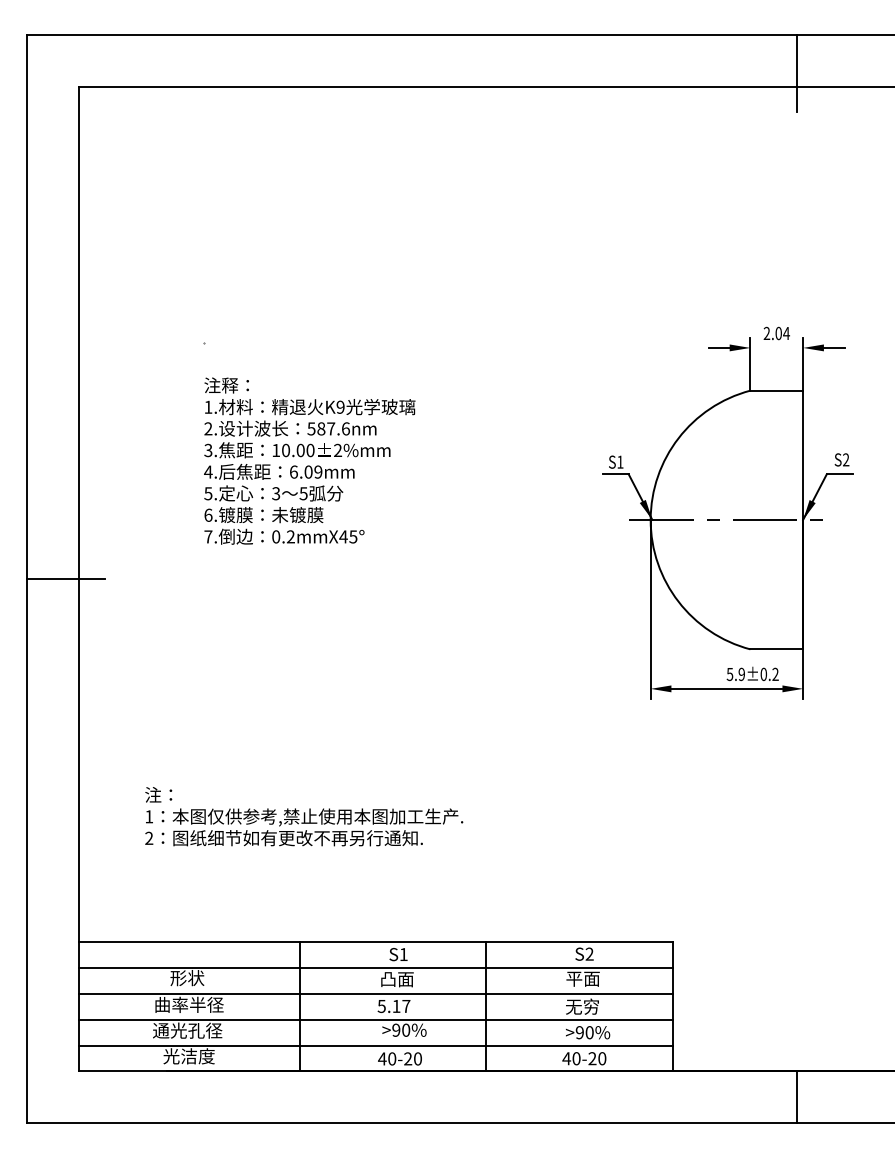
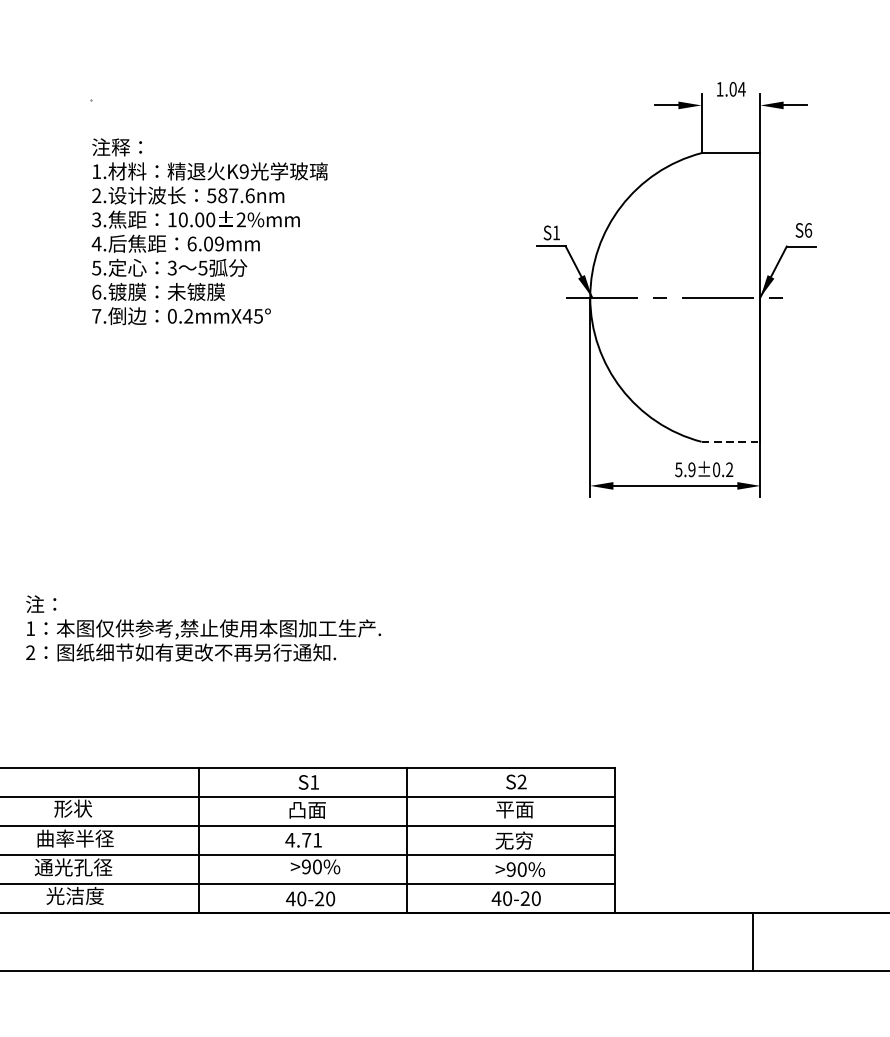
text: (766, 332) -> (719, 88), 2.04 -> 1.04
text: (846, 459) -> (808, 229), S2 -> S6
line: (777, 649) -> (731, 441), solid -> dashed
text: (393, 1006) -> (303, 840), 5.17 -> 4.71

